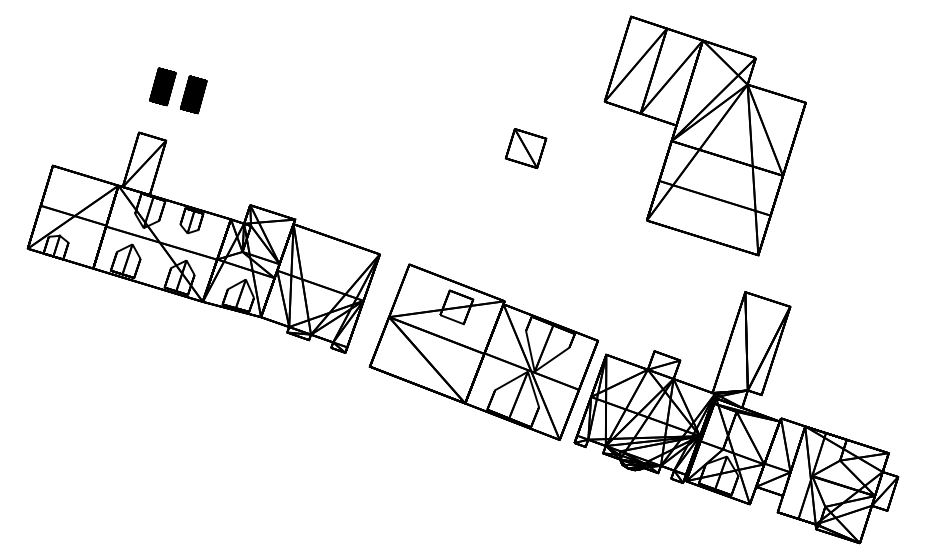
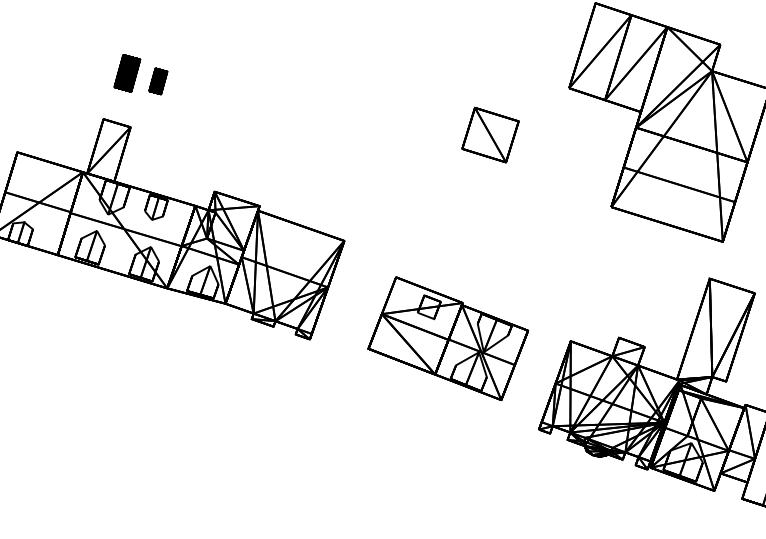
part: (193, 94) -> (157, 81), size x0.7
part: (525, 148) -> (489, 135), size x1.4
part: (483, 351) -> (447, 338), size x0.7

